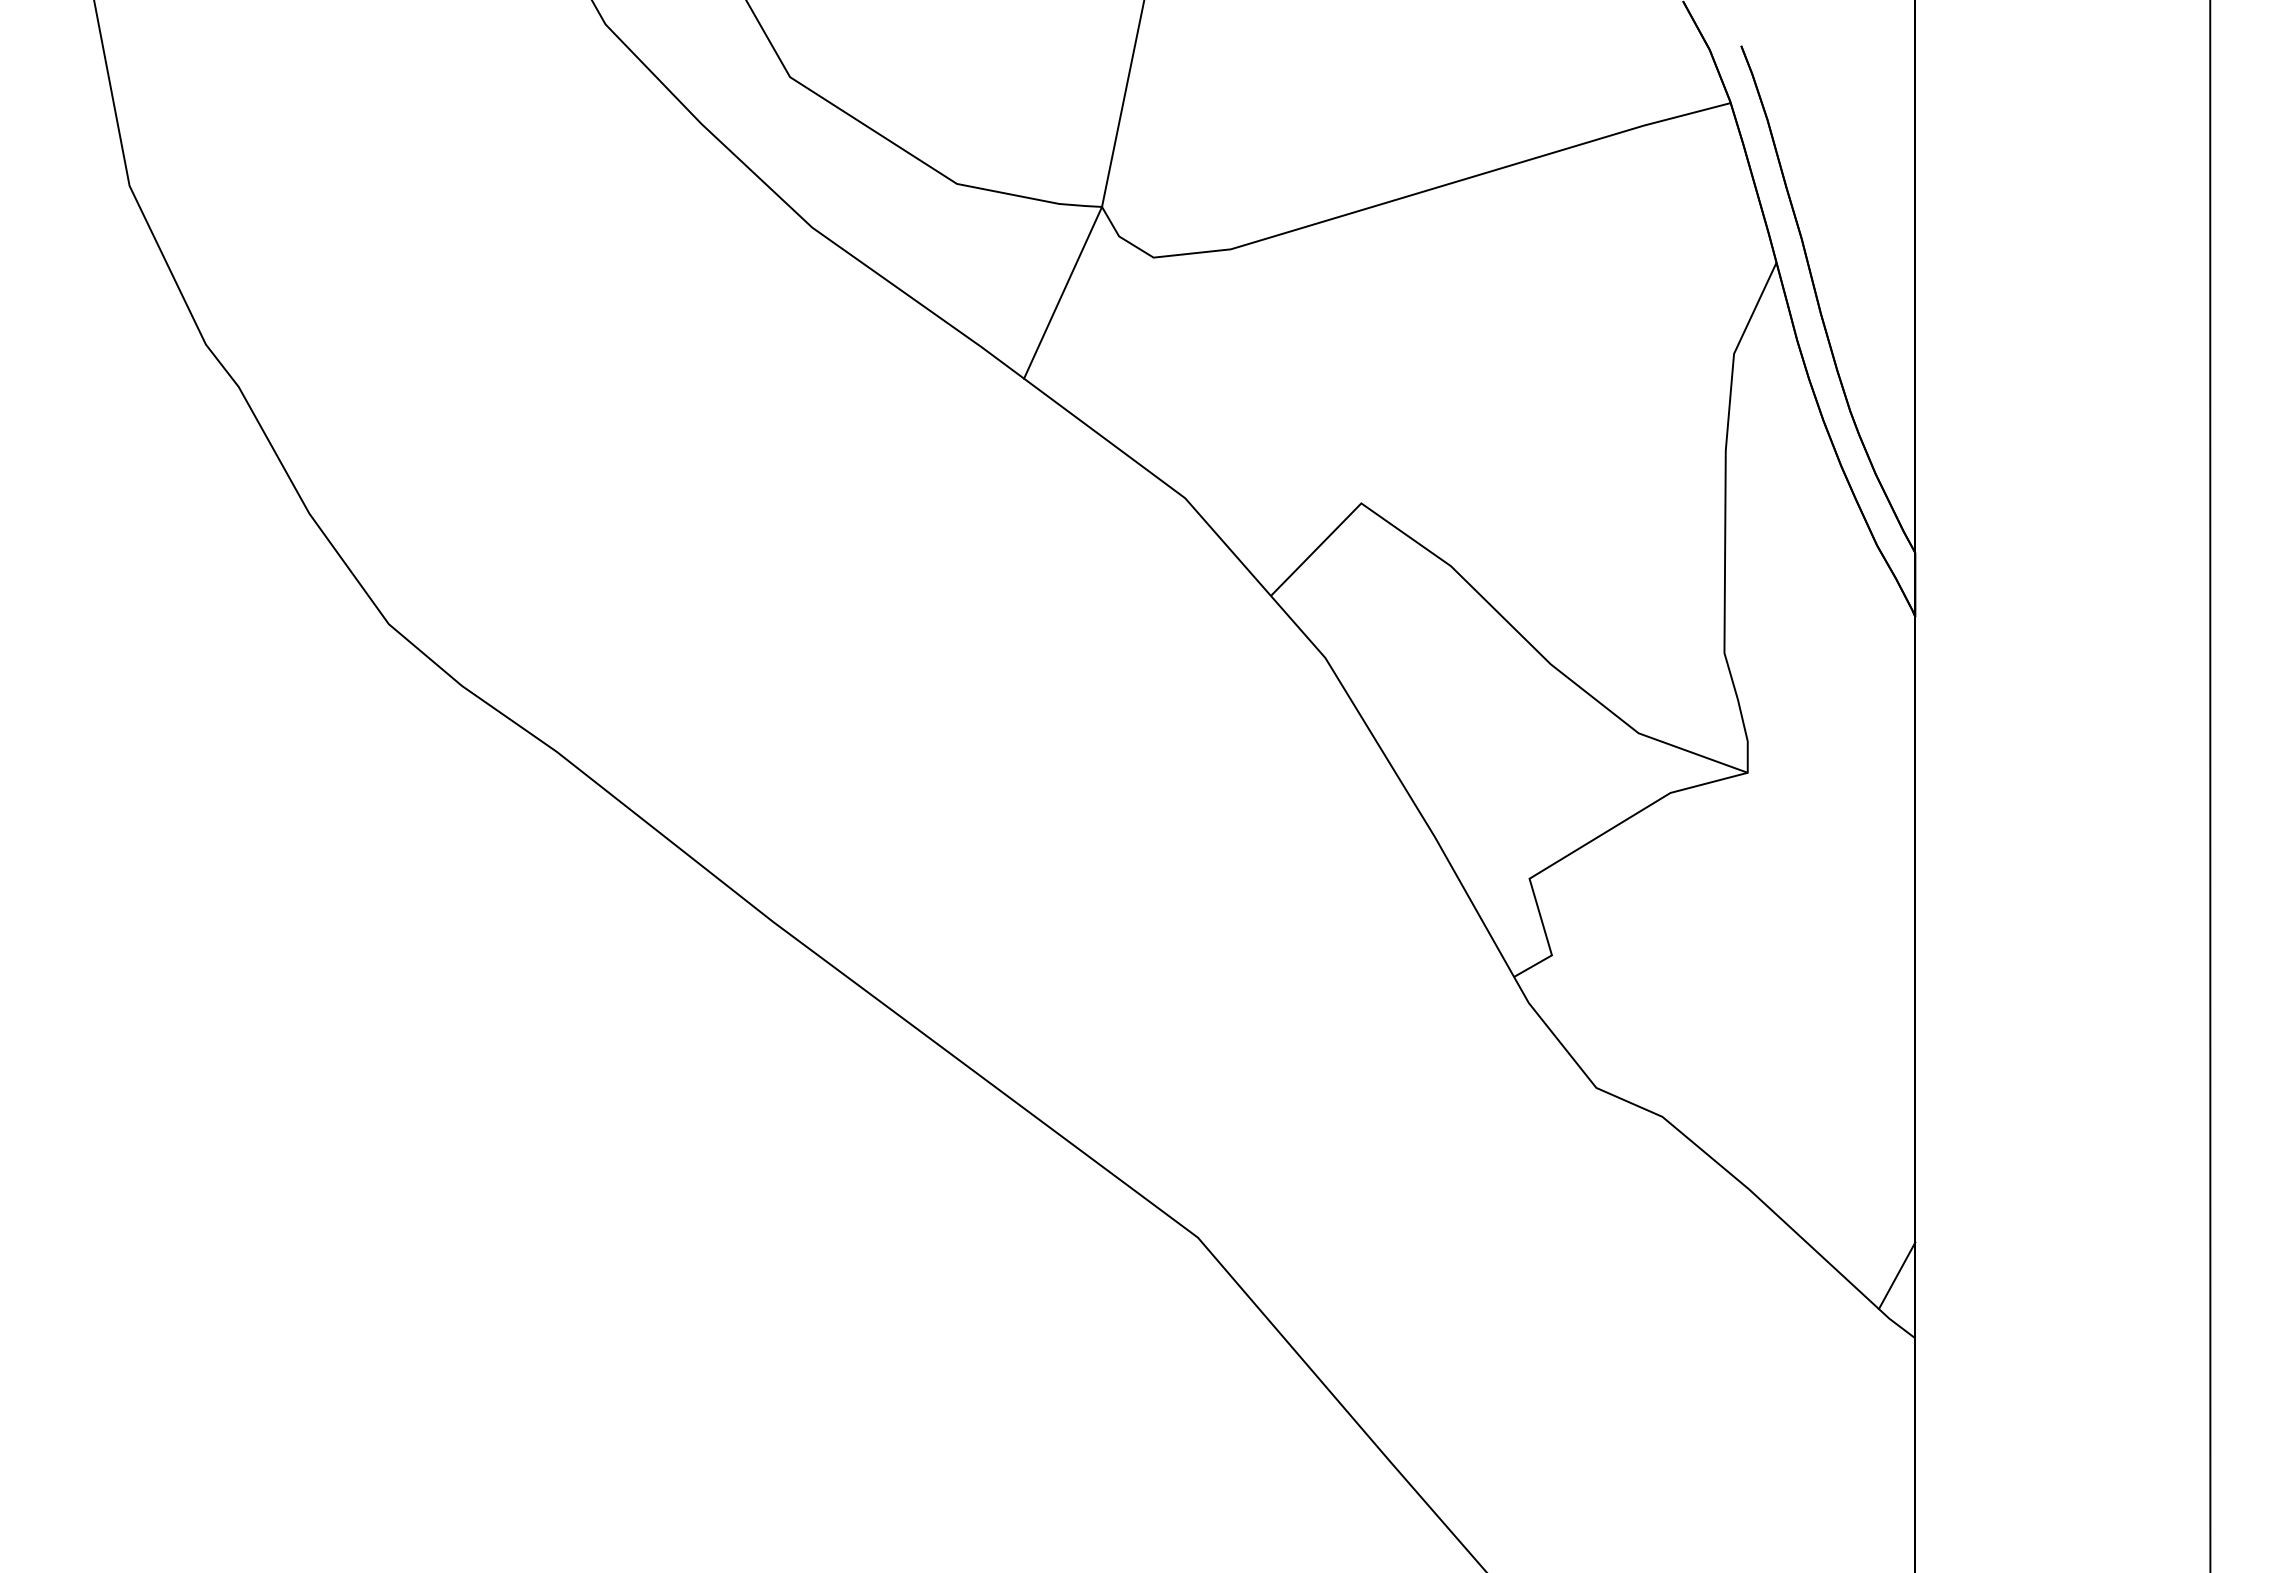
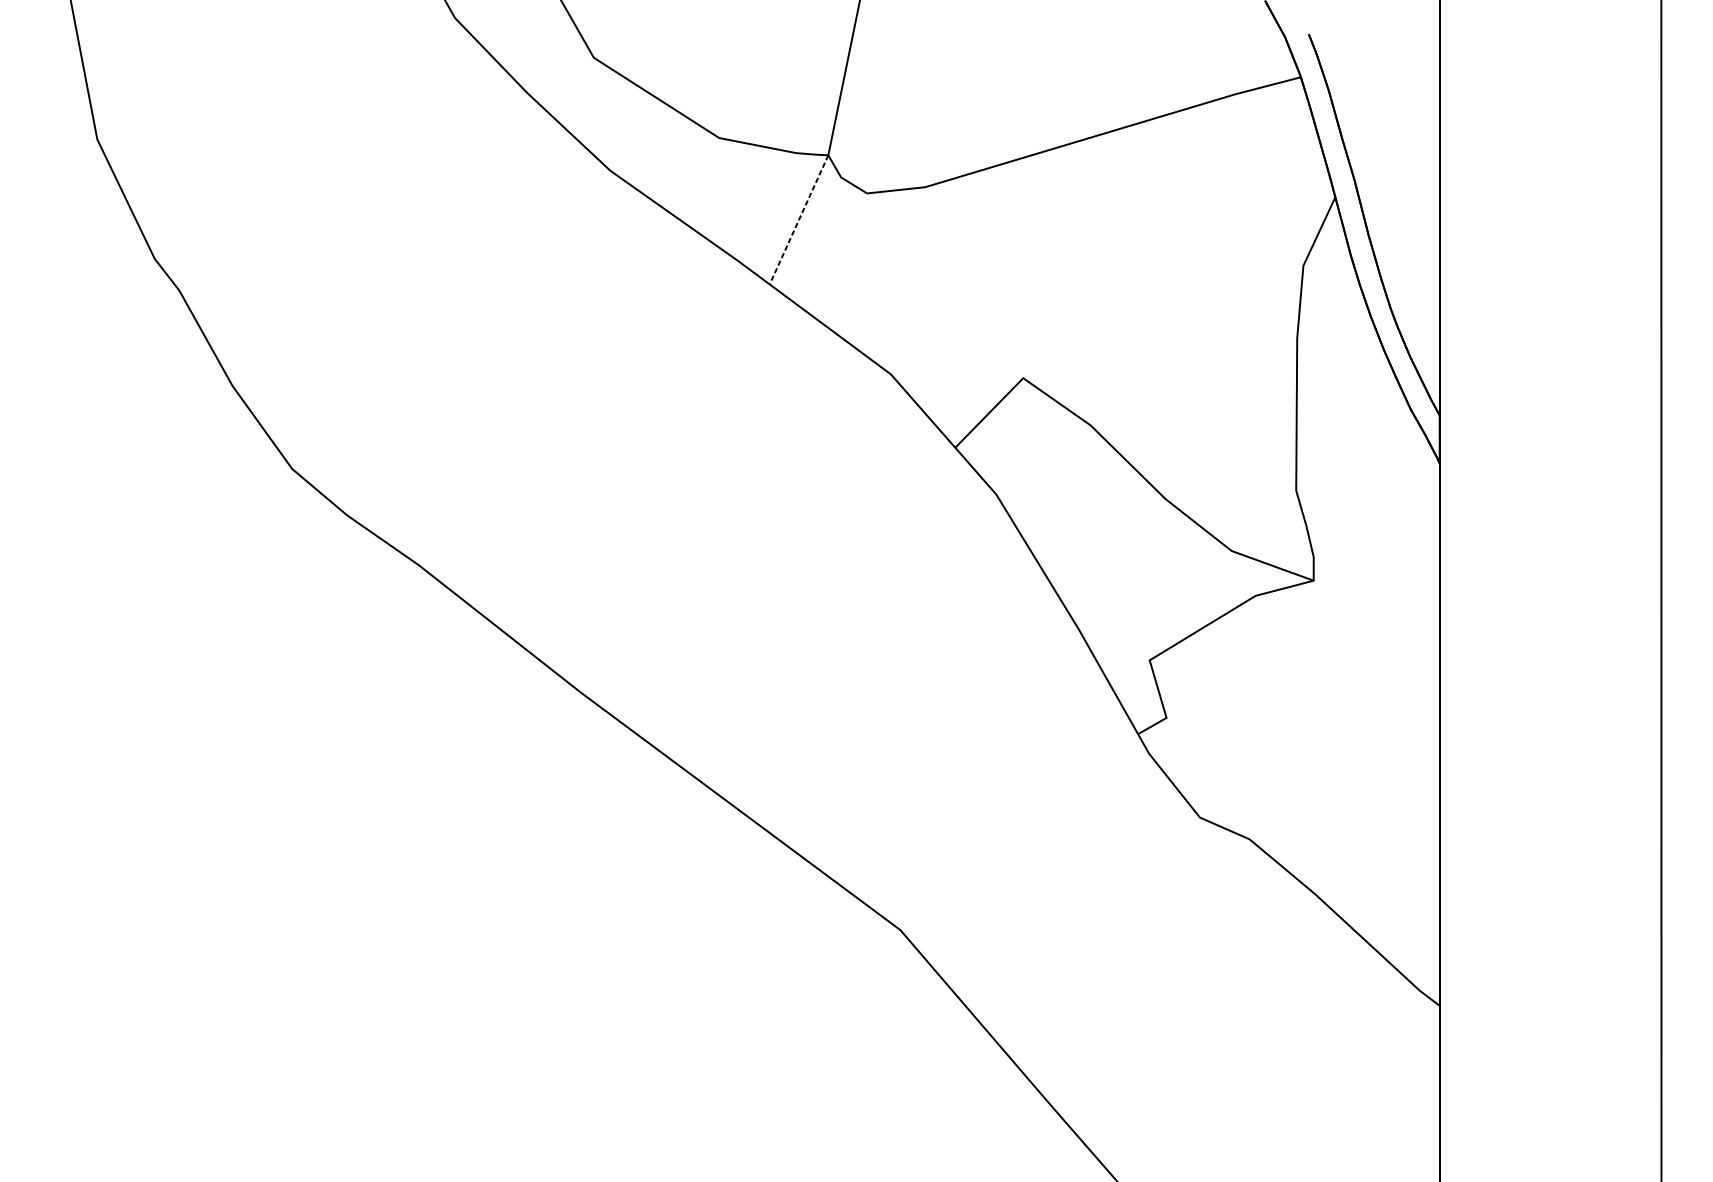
line: (1062, 293) -> (798, 220), solid -> dashed
line: (1896, 1275) -> (1425, 958), removed

